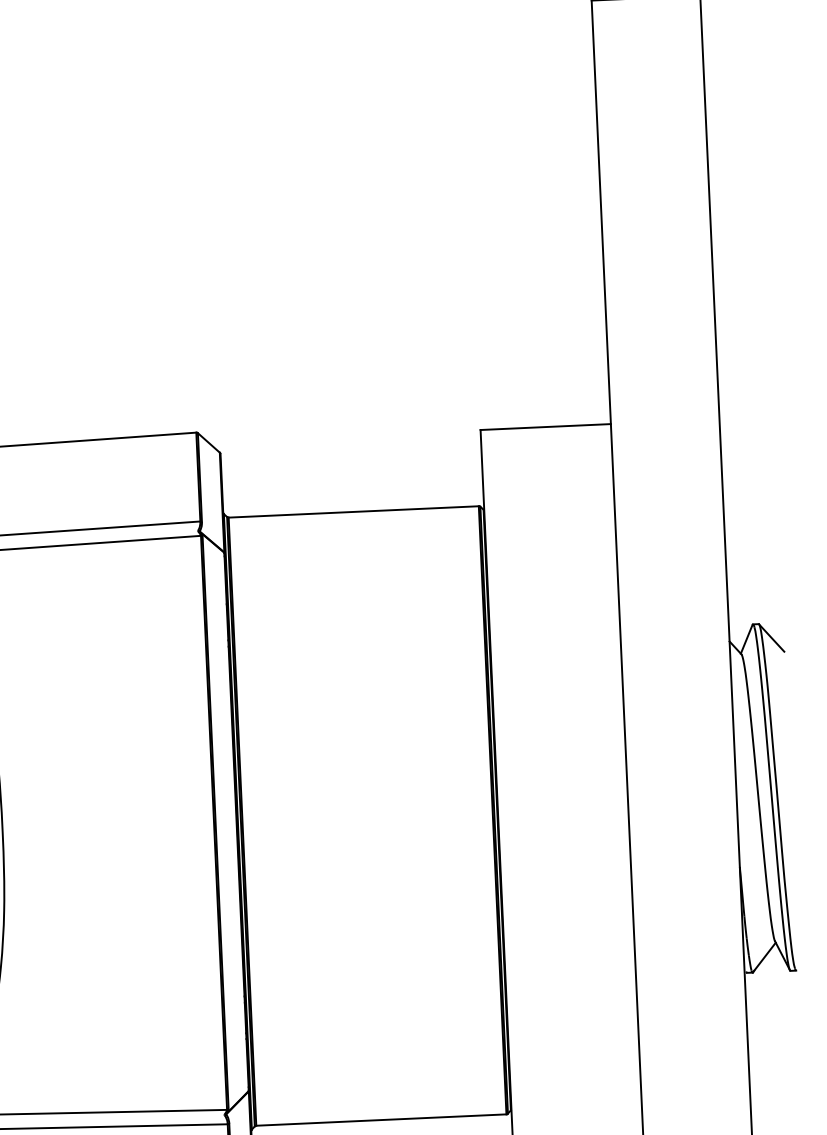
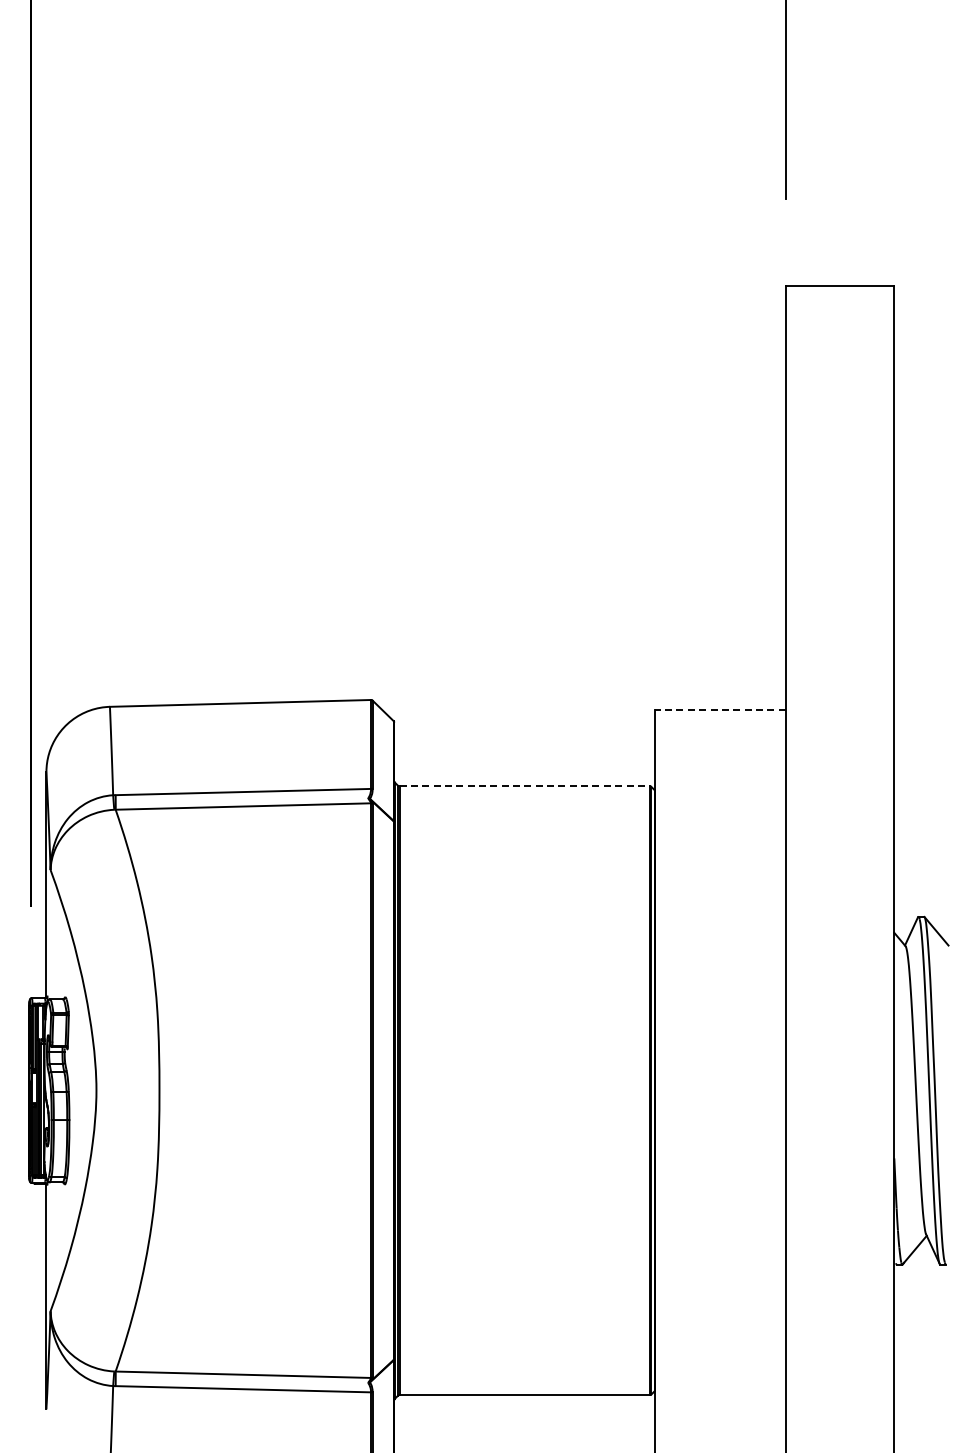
line: (544, 427) -> (719, 710), solid -> dashed
line: (354, 512) -> (525, 786), solid -> dashed

